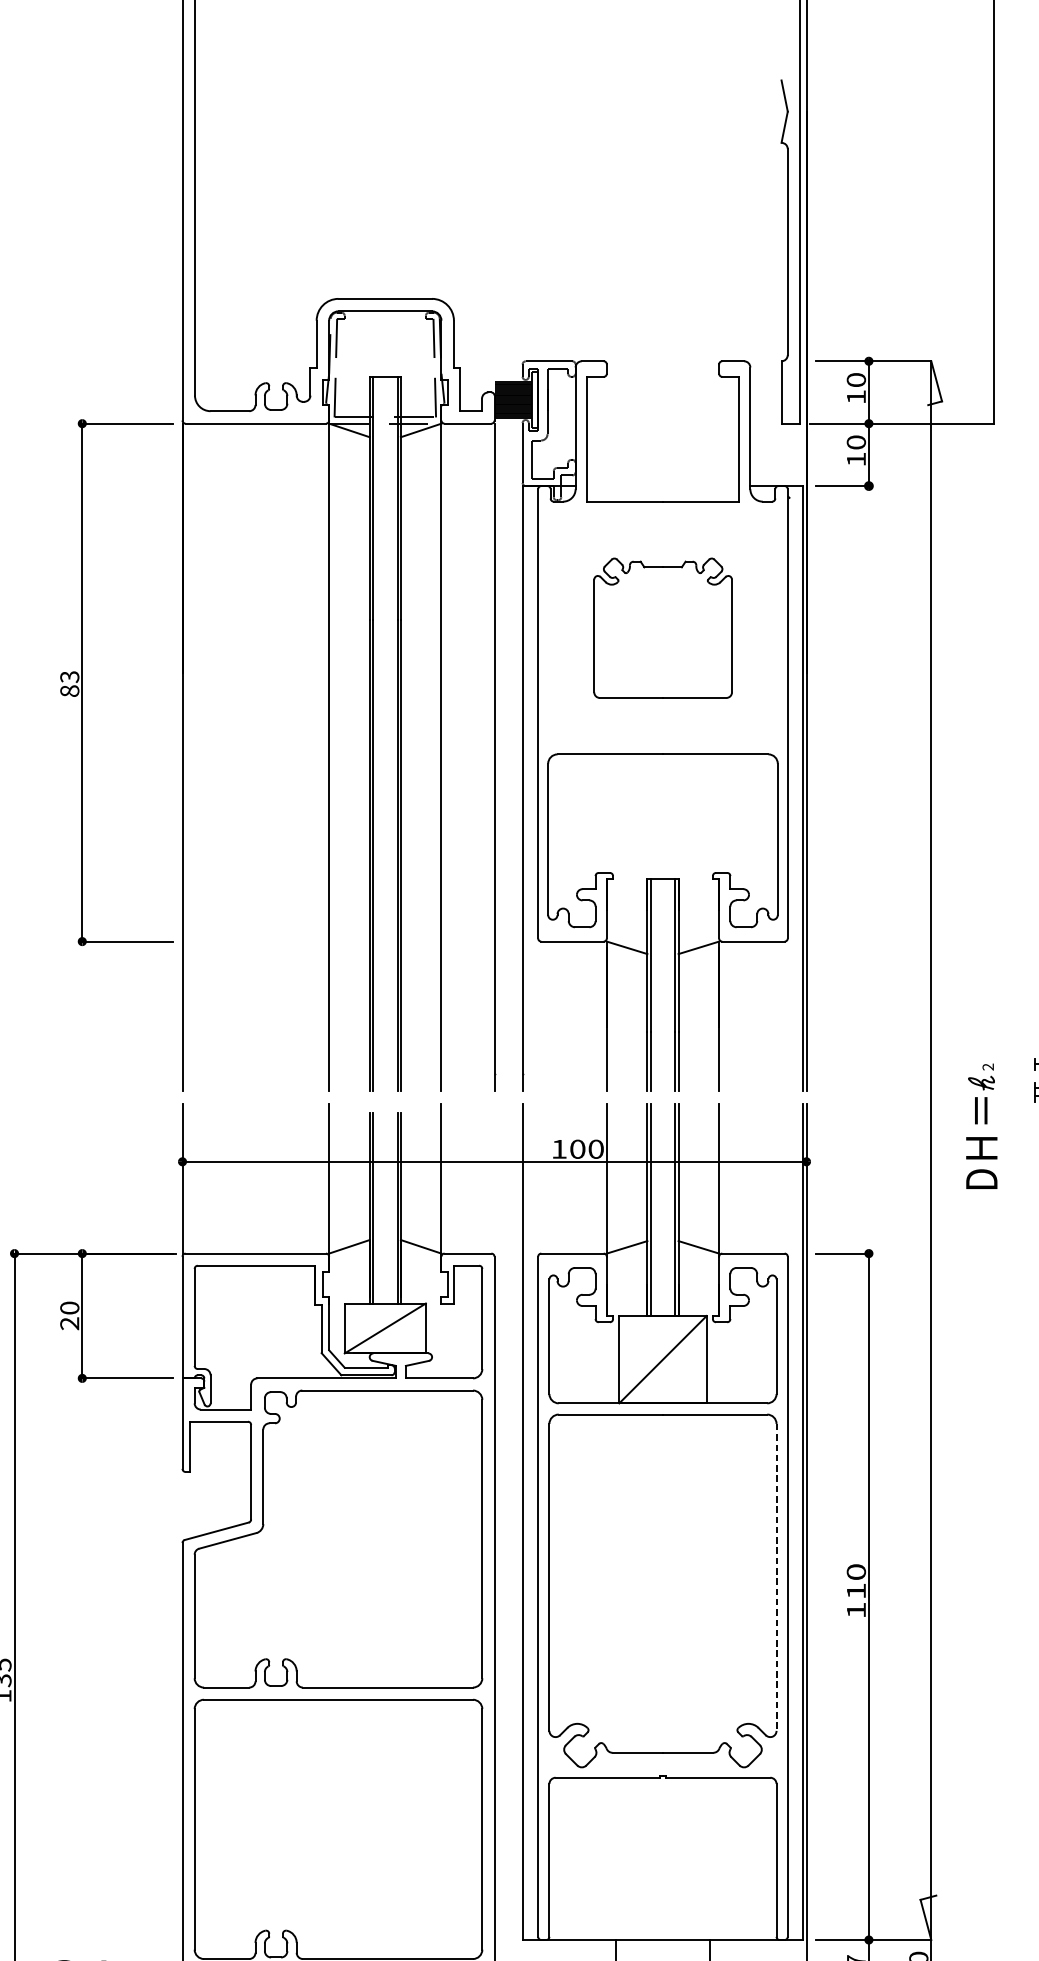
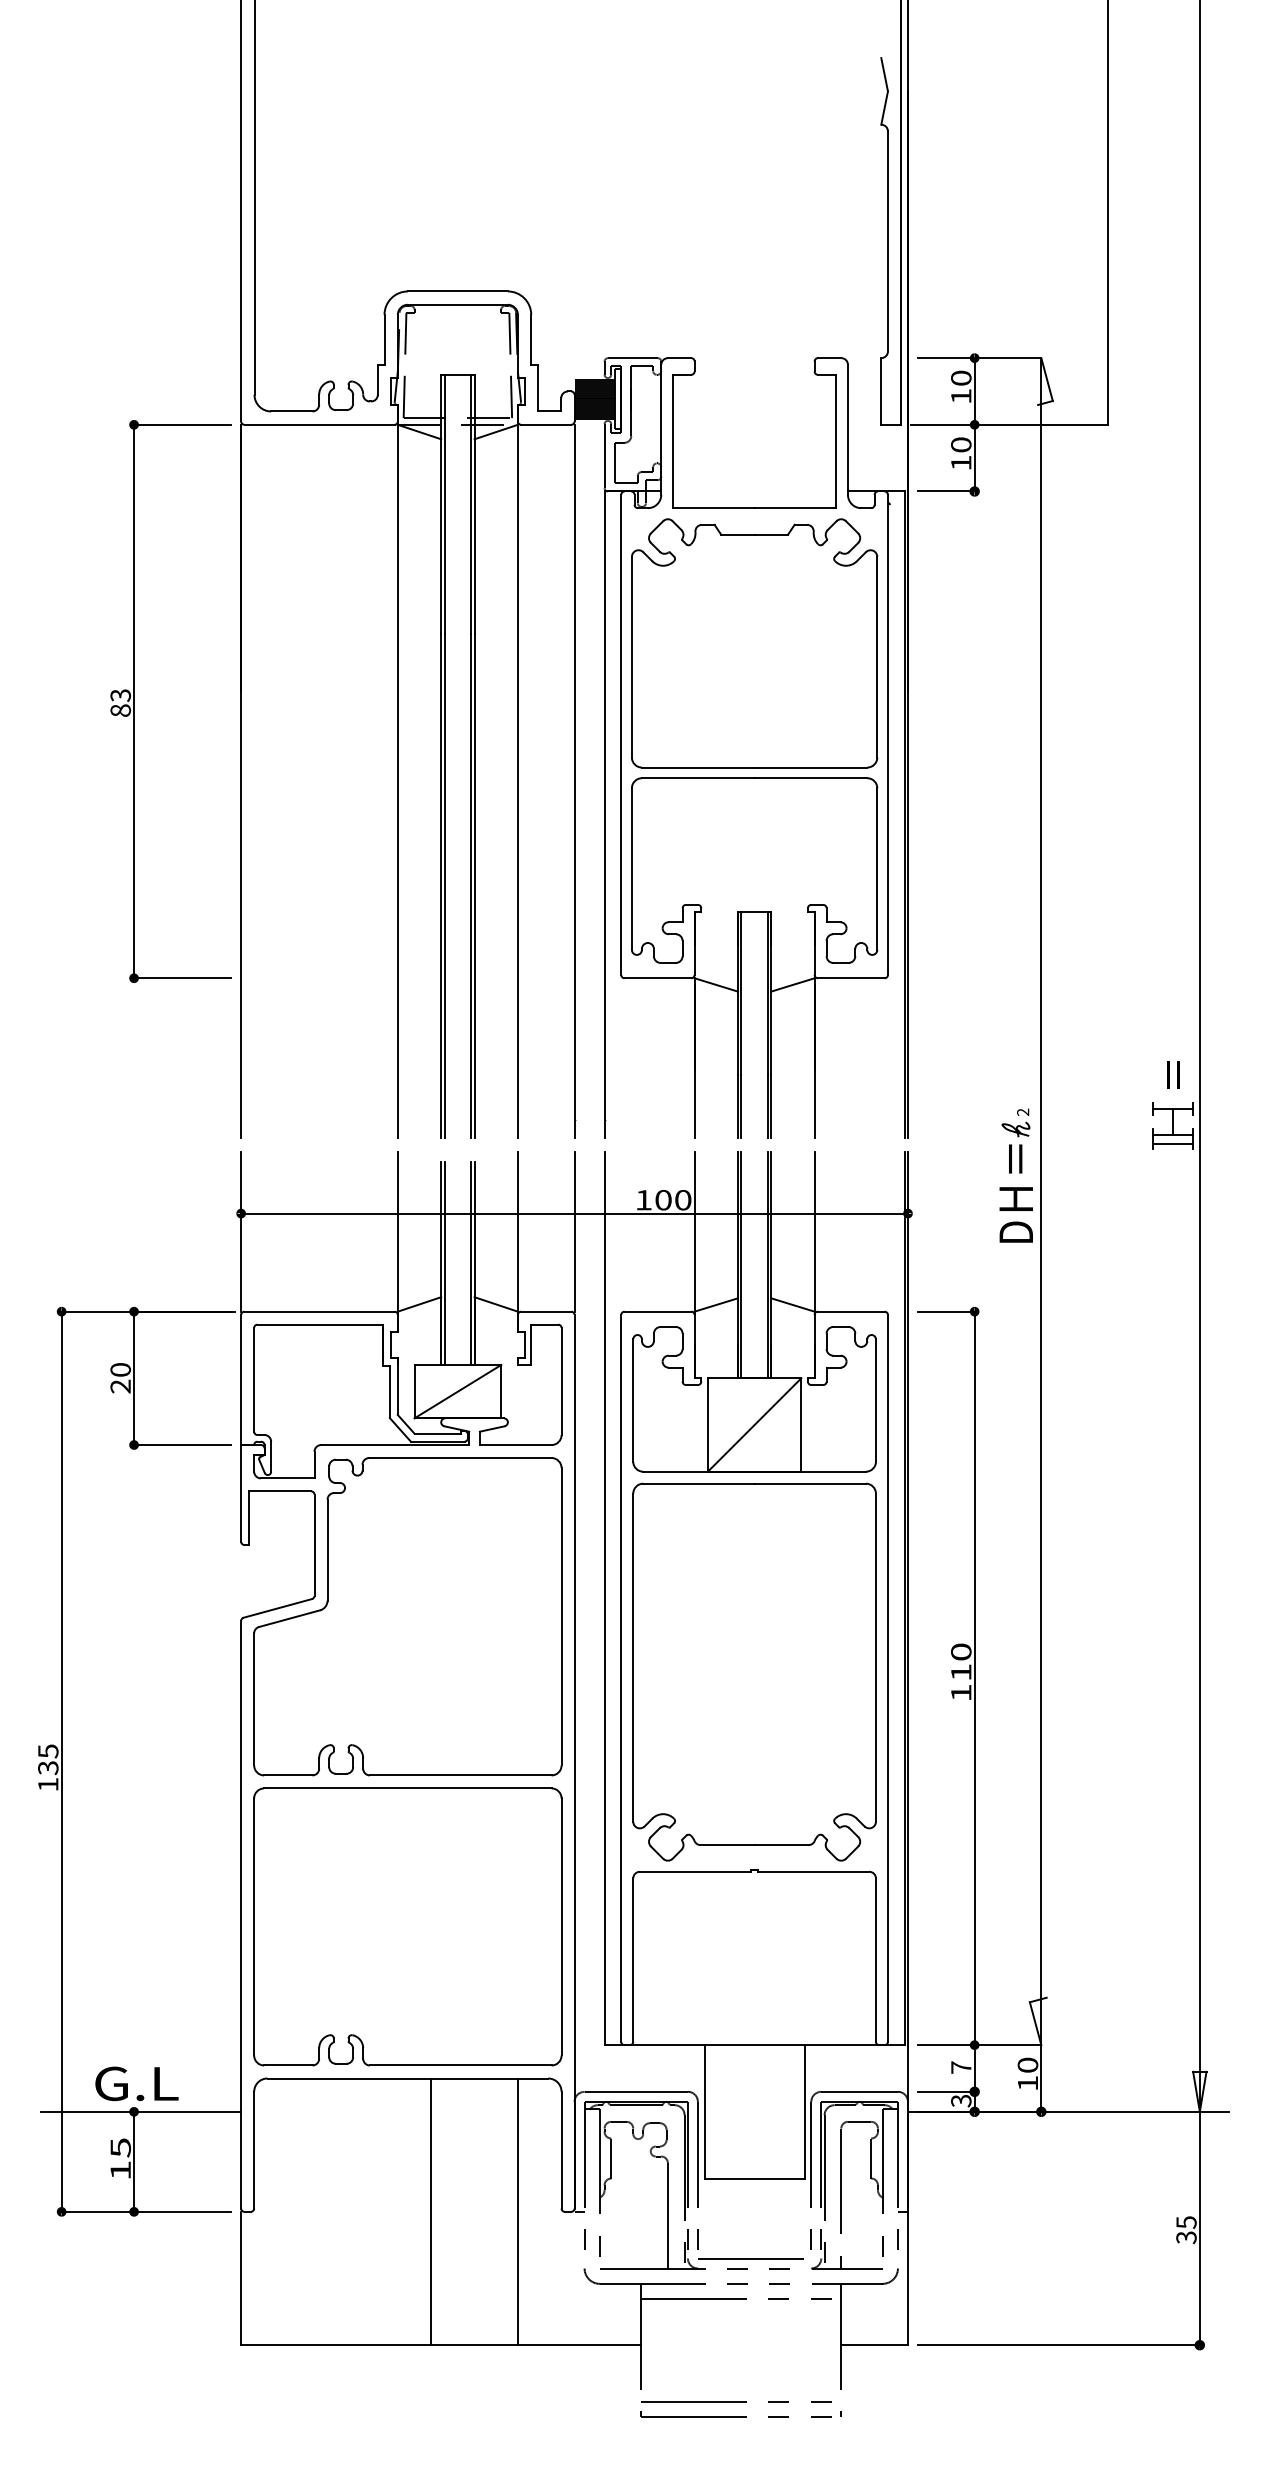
part: (662, 628) -> (754, 643), size x1.67
part: (981, 1126) -> (1015, 1175), moved
line: (494, 1178) -> (574, 1231), added
line: (776, 1578) -> (875, 1658), dashed -> solid

